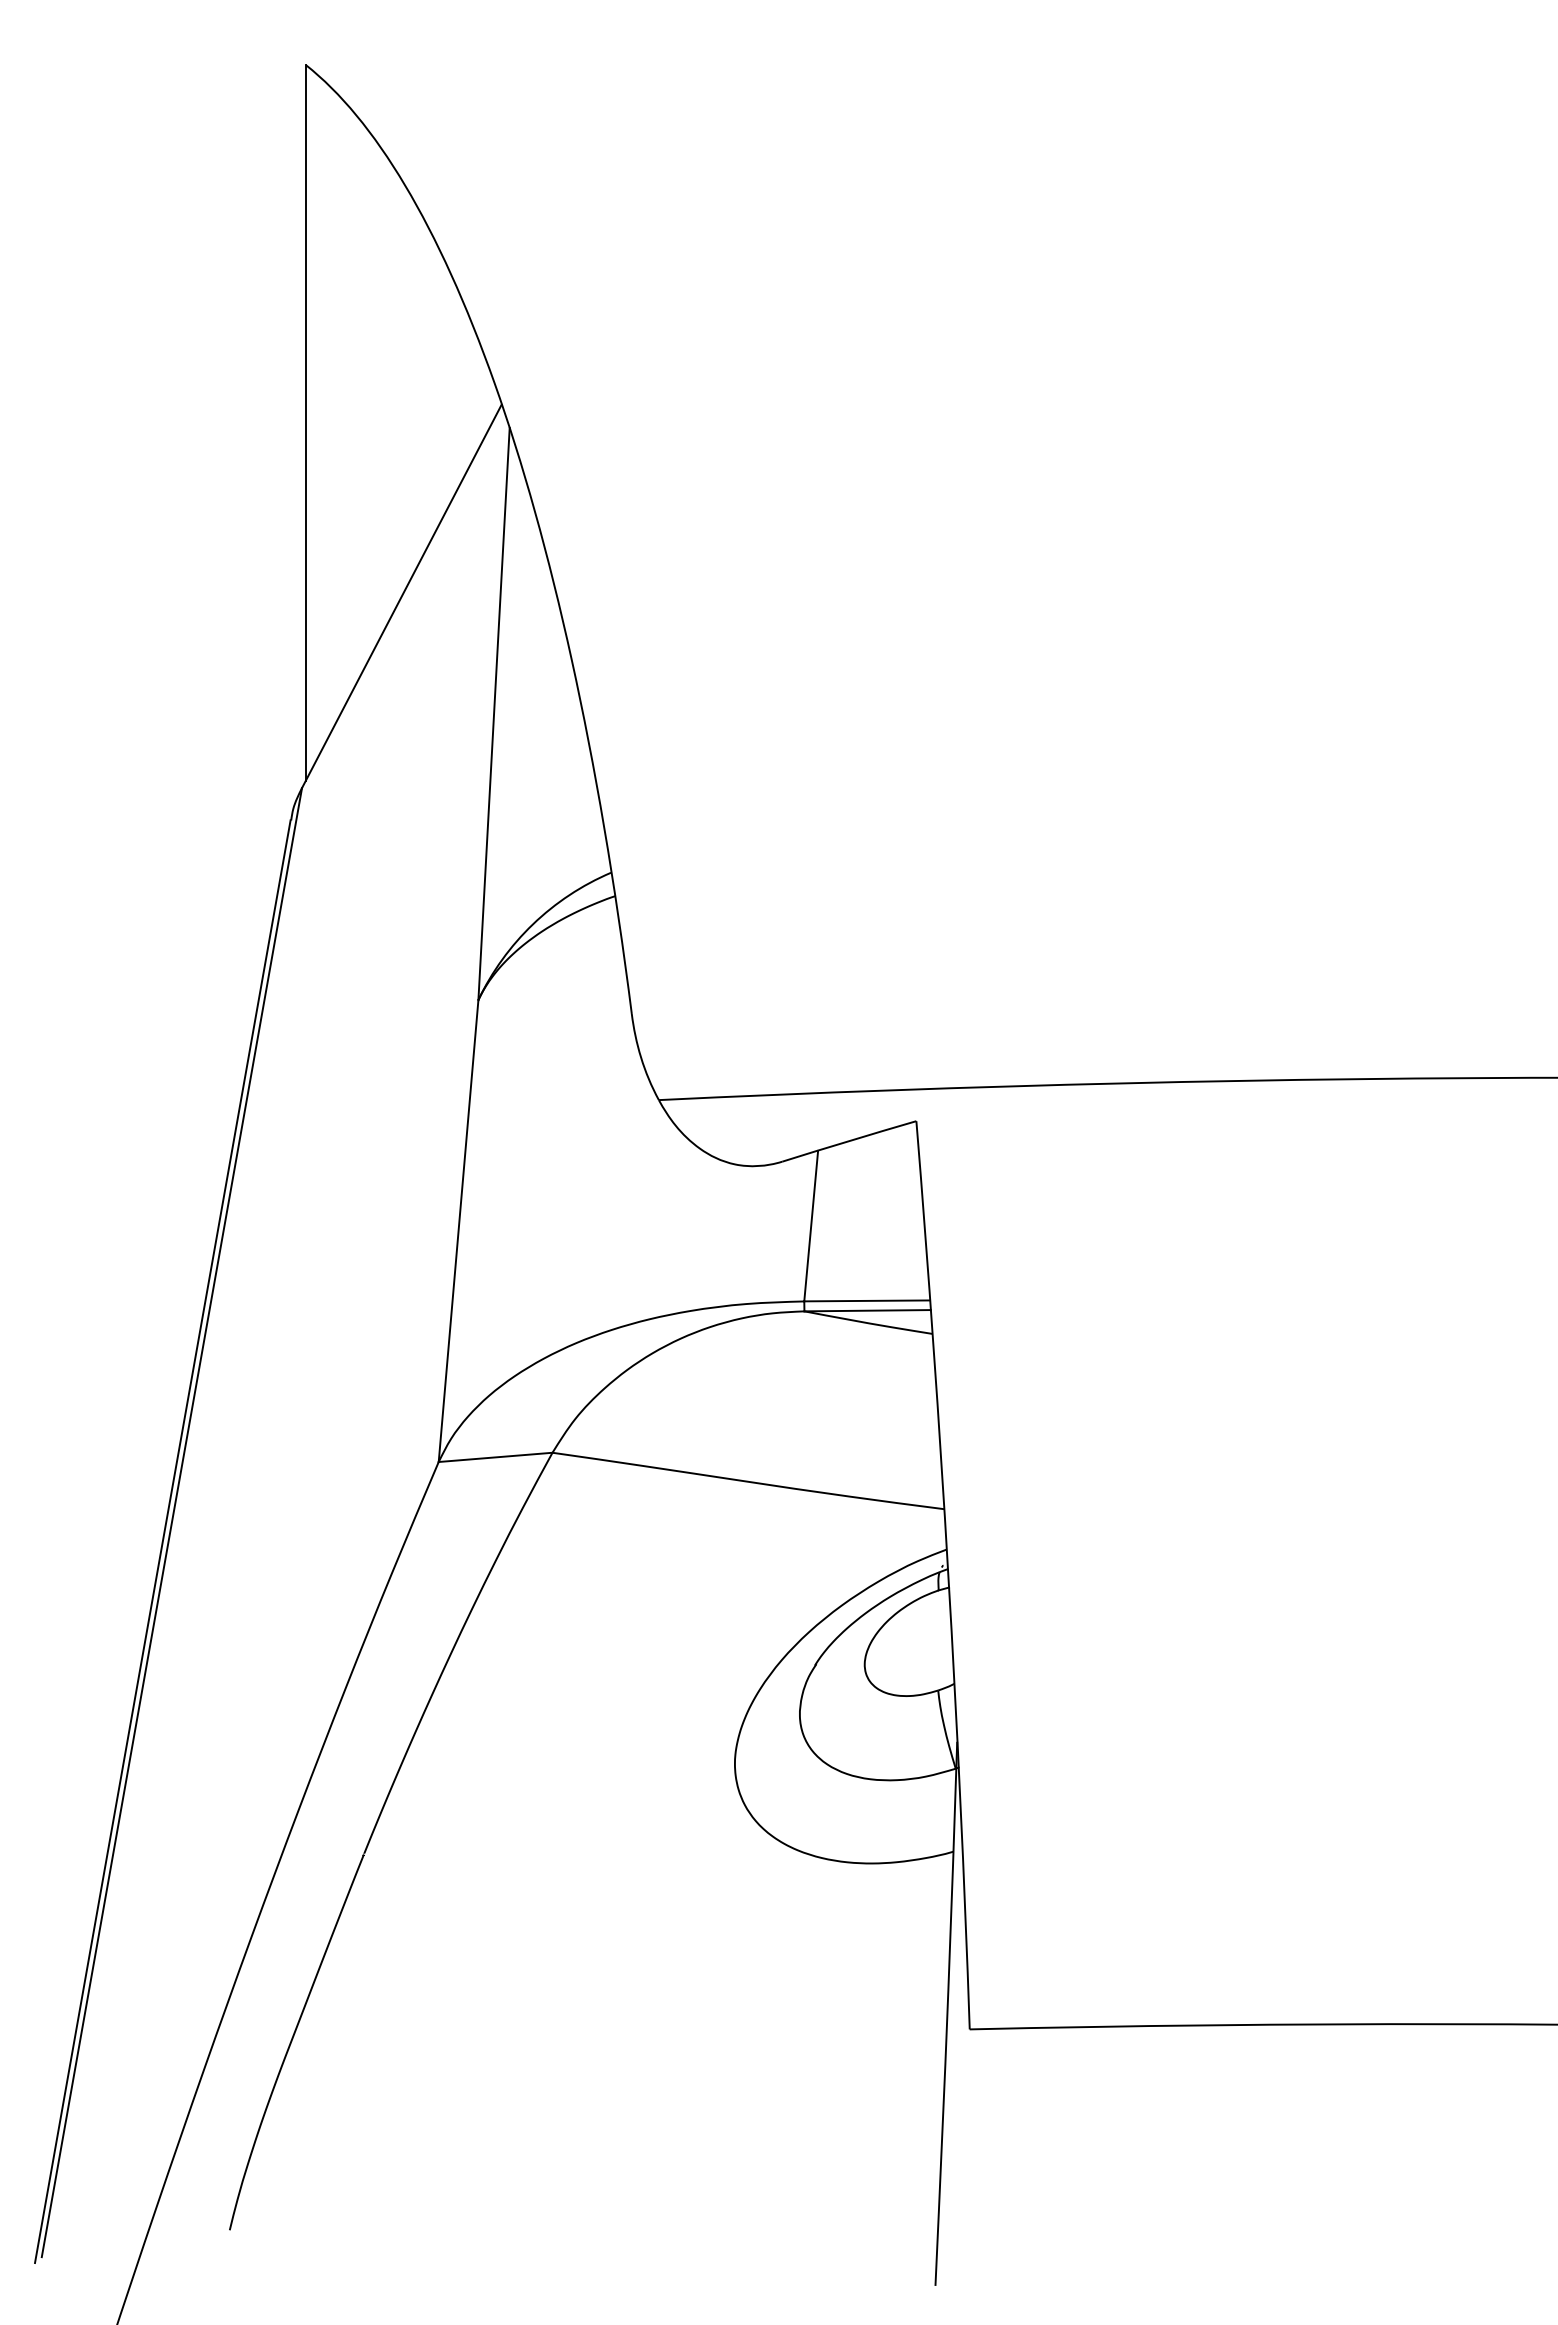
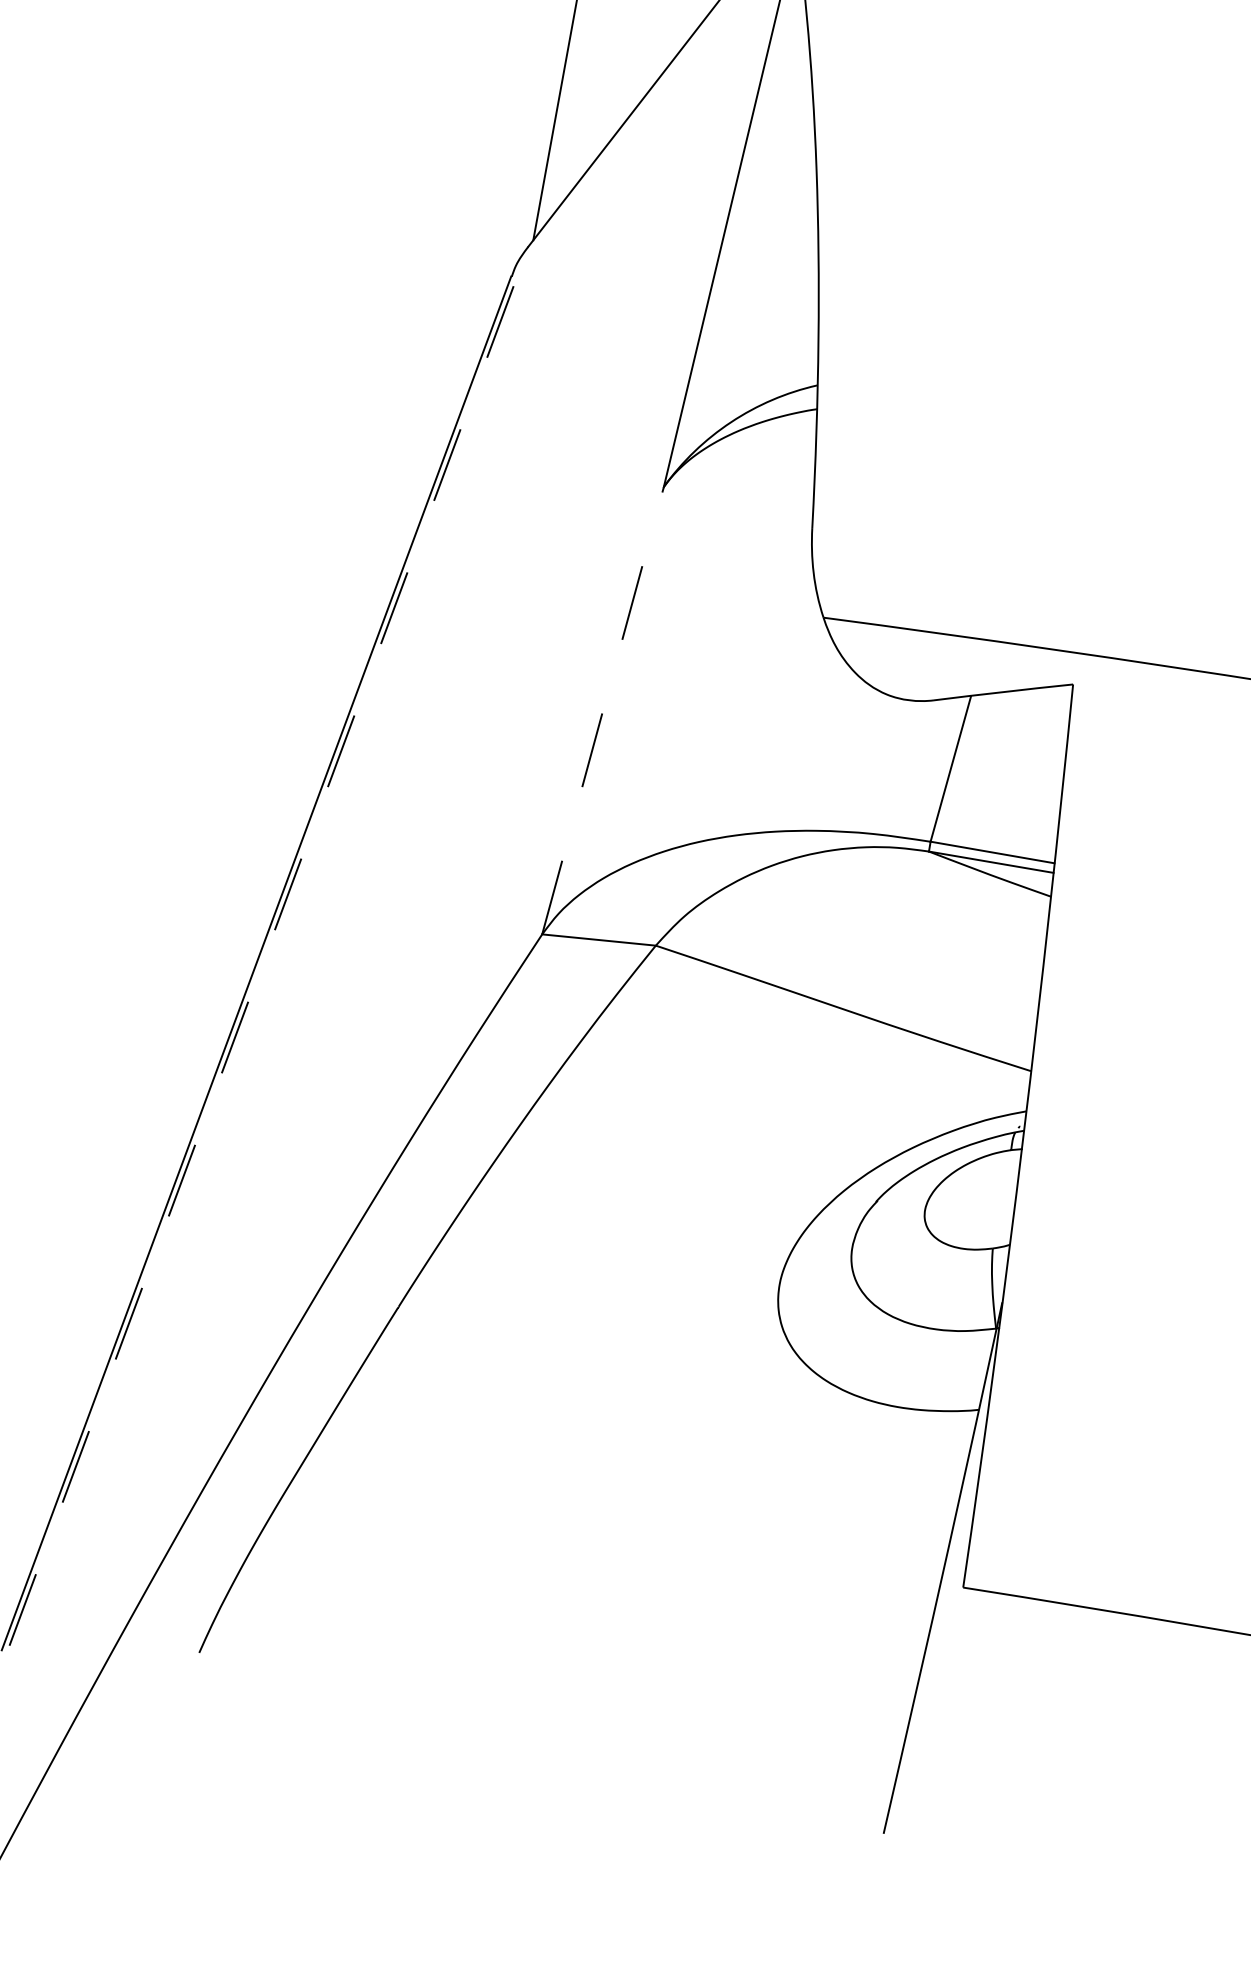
line: (458, 1231) -> (602, 711), solid -> dashed
line: (171, 1522) -> (268, 946), solid -> dashed

